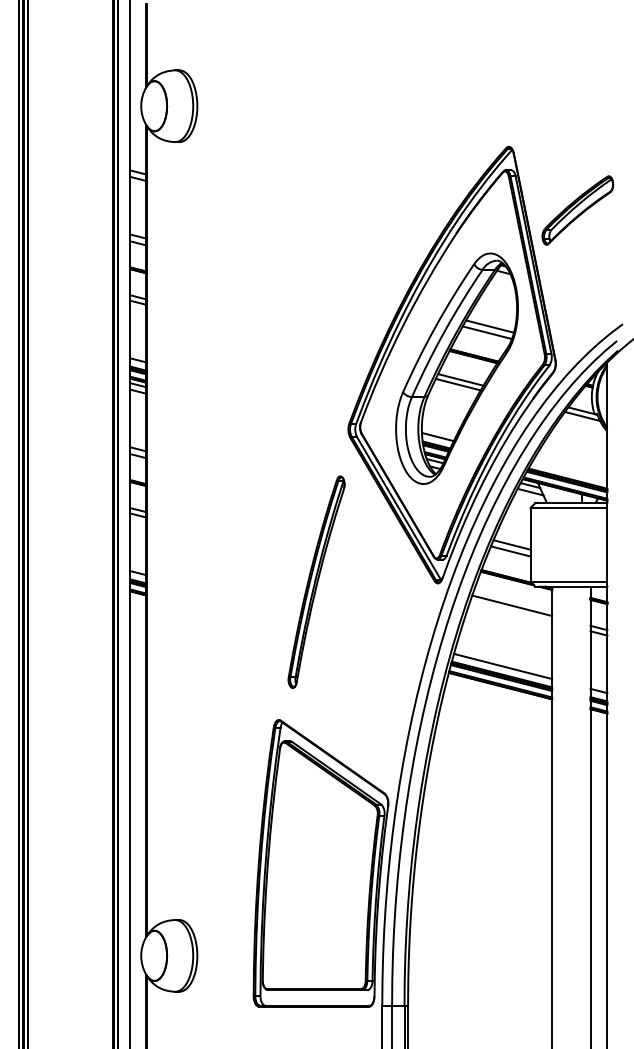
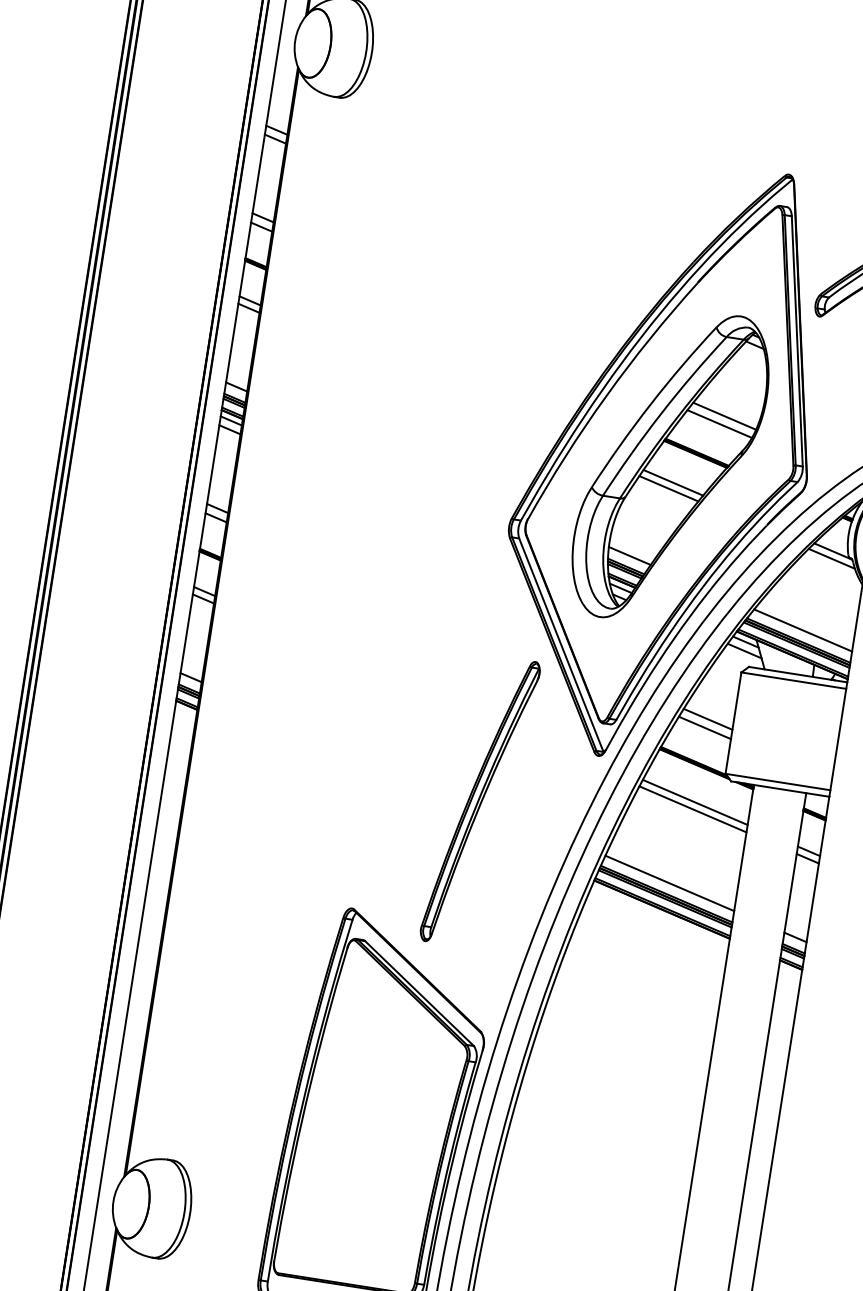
line: (569, 470) -> (802, 629), added
part: (316, 581) -> (480, 800), moved
line: (511, 610) -> (693, 808), added

